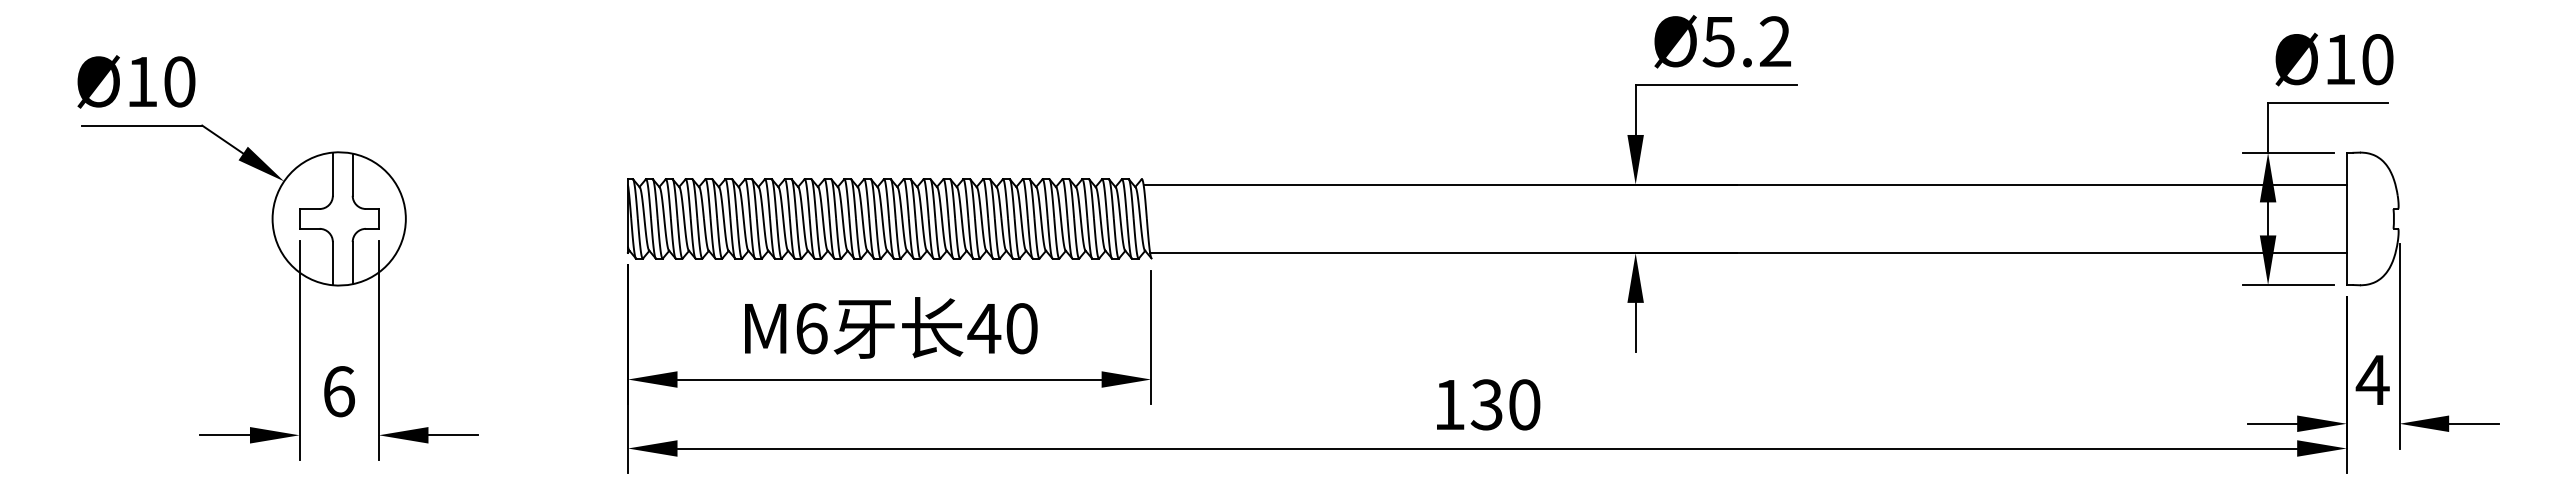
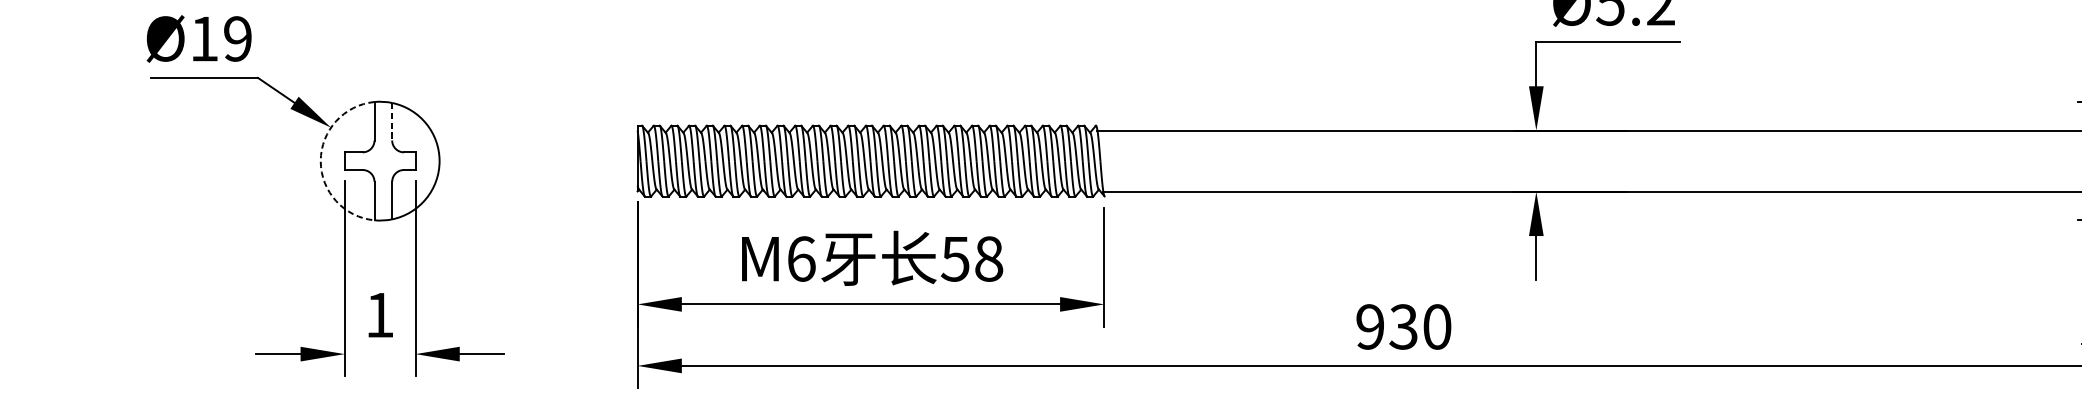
text: (179, 81) -> (237, 38), Ø10 -> Ø19
line: (352, 175) -> (392, 122), solid -> dashed
arc: (272, 218) -> (320, 160), solid -> dashed
text: (1002, 328) -> (971, 258), 40 -> 58
text: (339, 391) -> (380, 315), 6 -> 1
text: (1449, 404) -> (1370, 326), 130 -> 930

